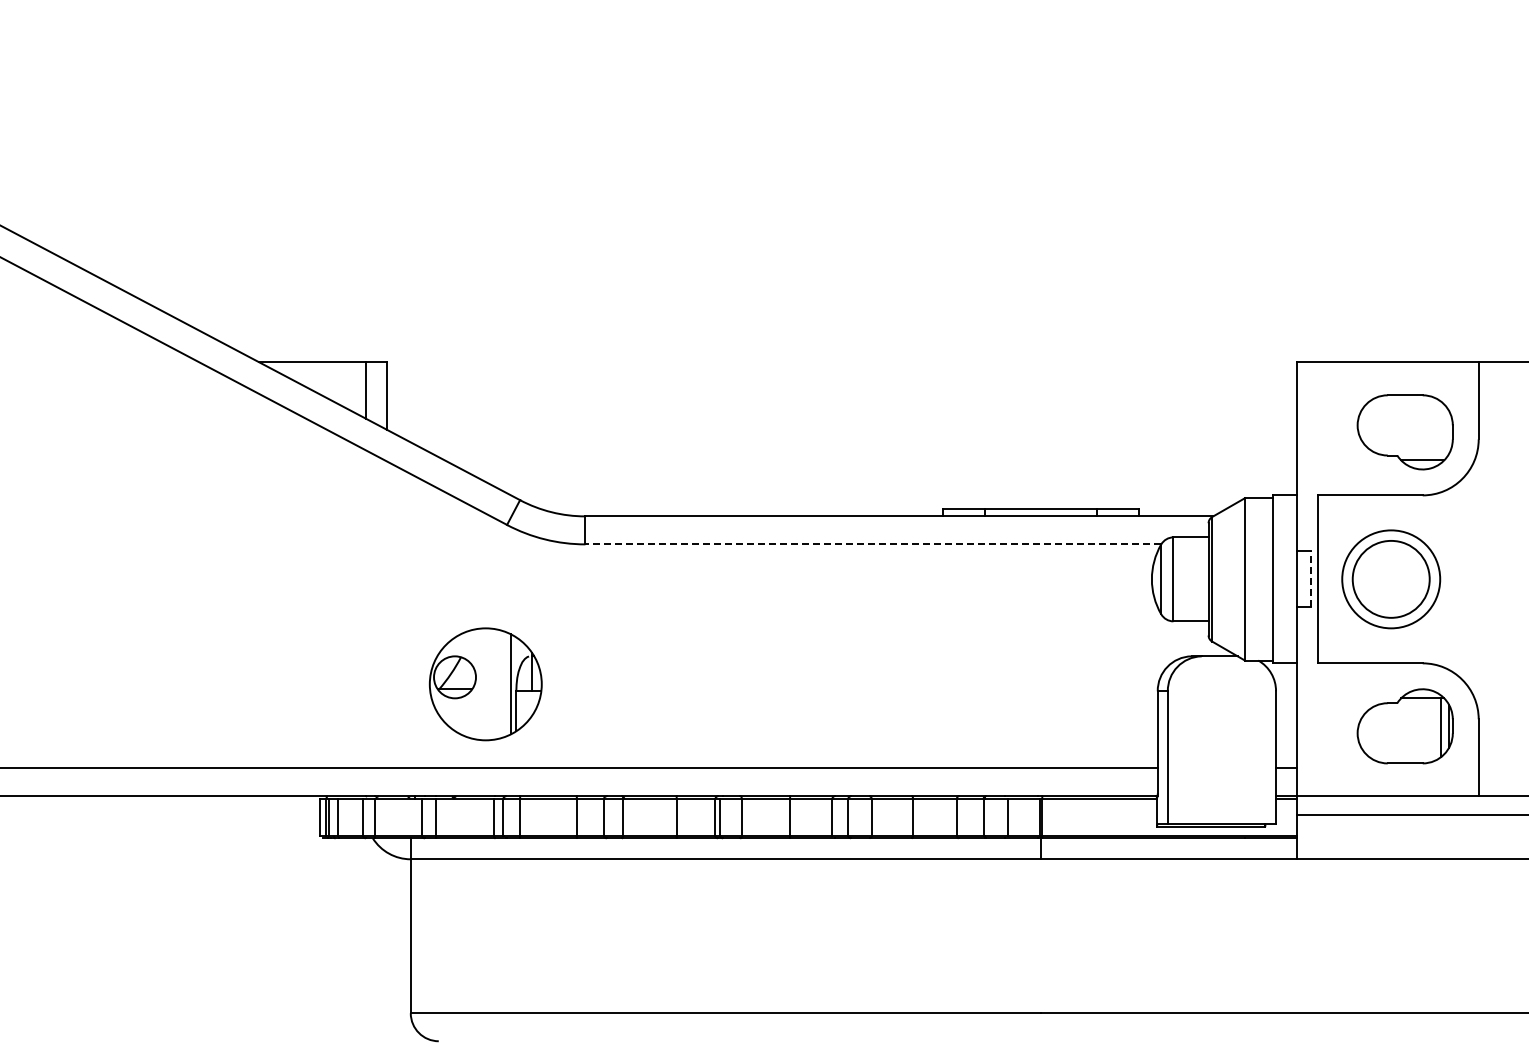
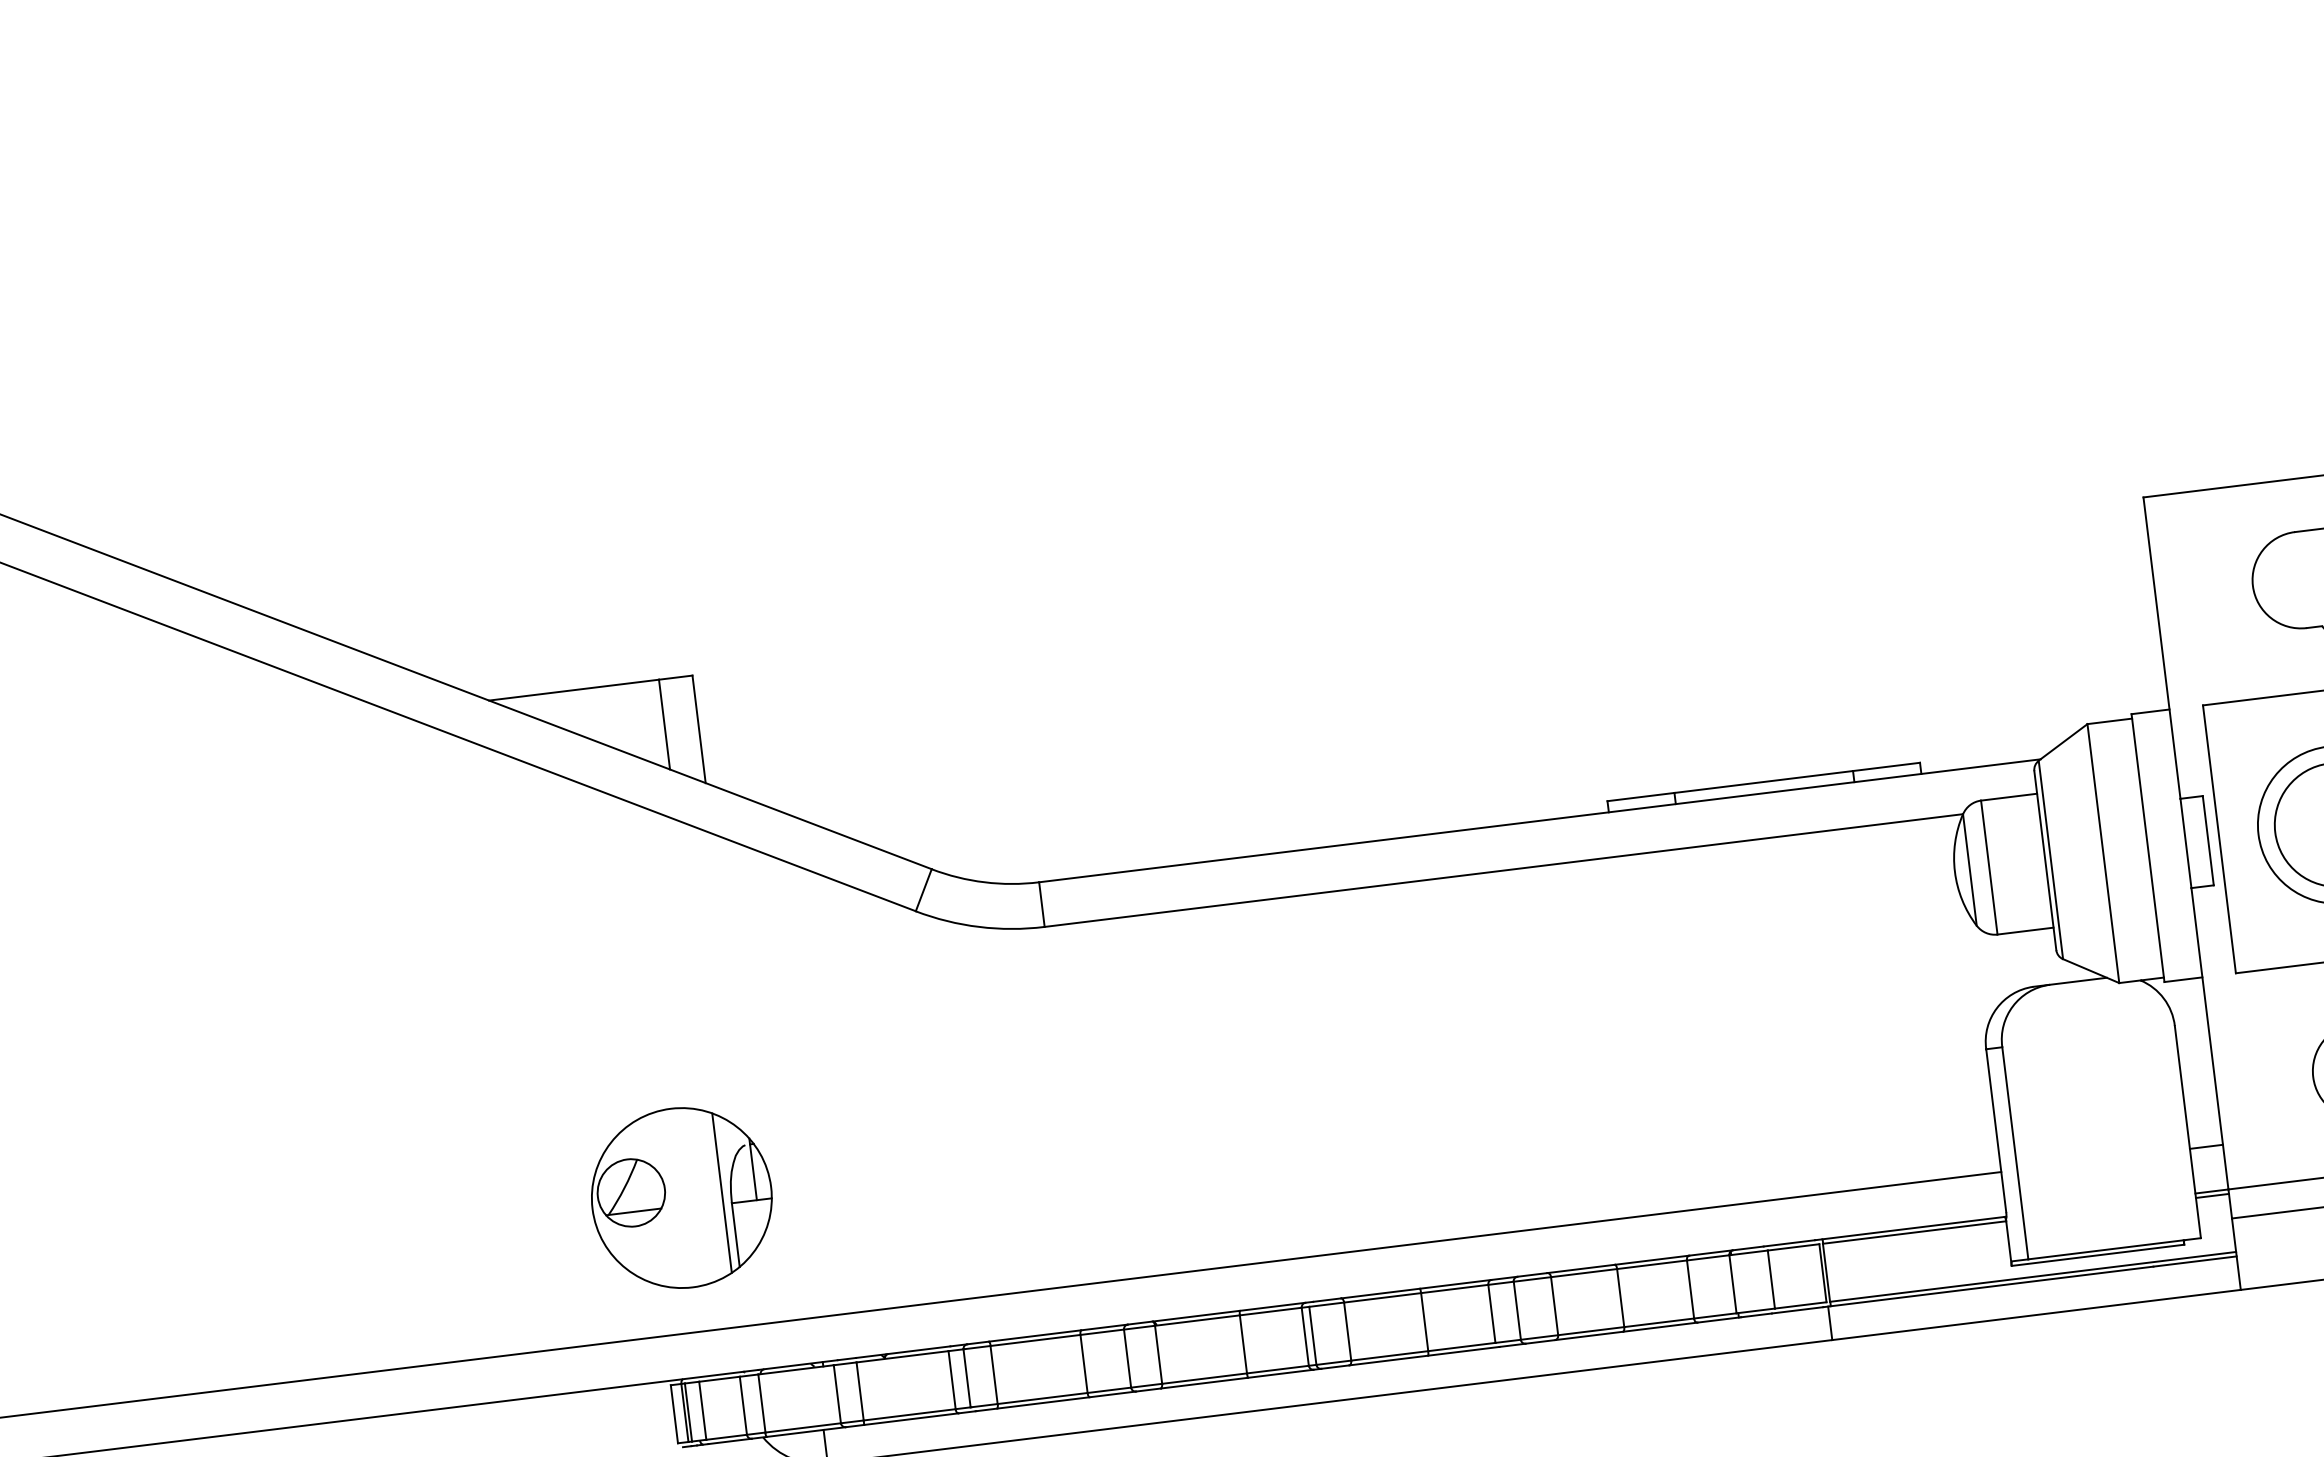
line: (873, 544) -> (1504, 870), dashed -> solid
line: (1310, 579) -> (2207, 840), dashed -> solid
part: (485, 684) -> (681, 1198), moved

